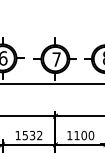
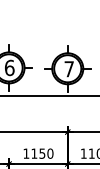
text: (32, 135) -> (42, 153), 1532 -> 1150

